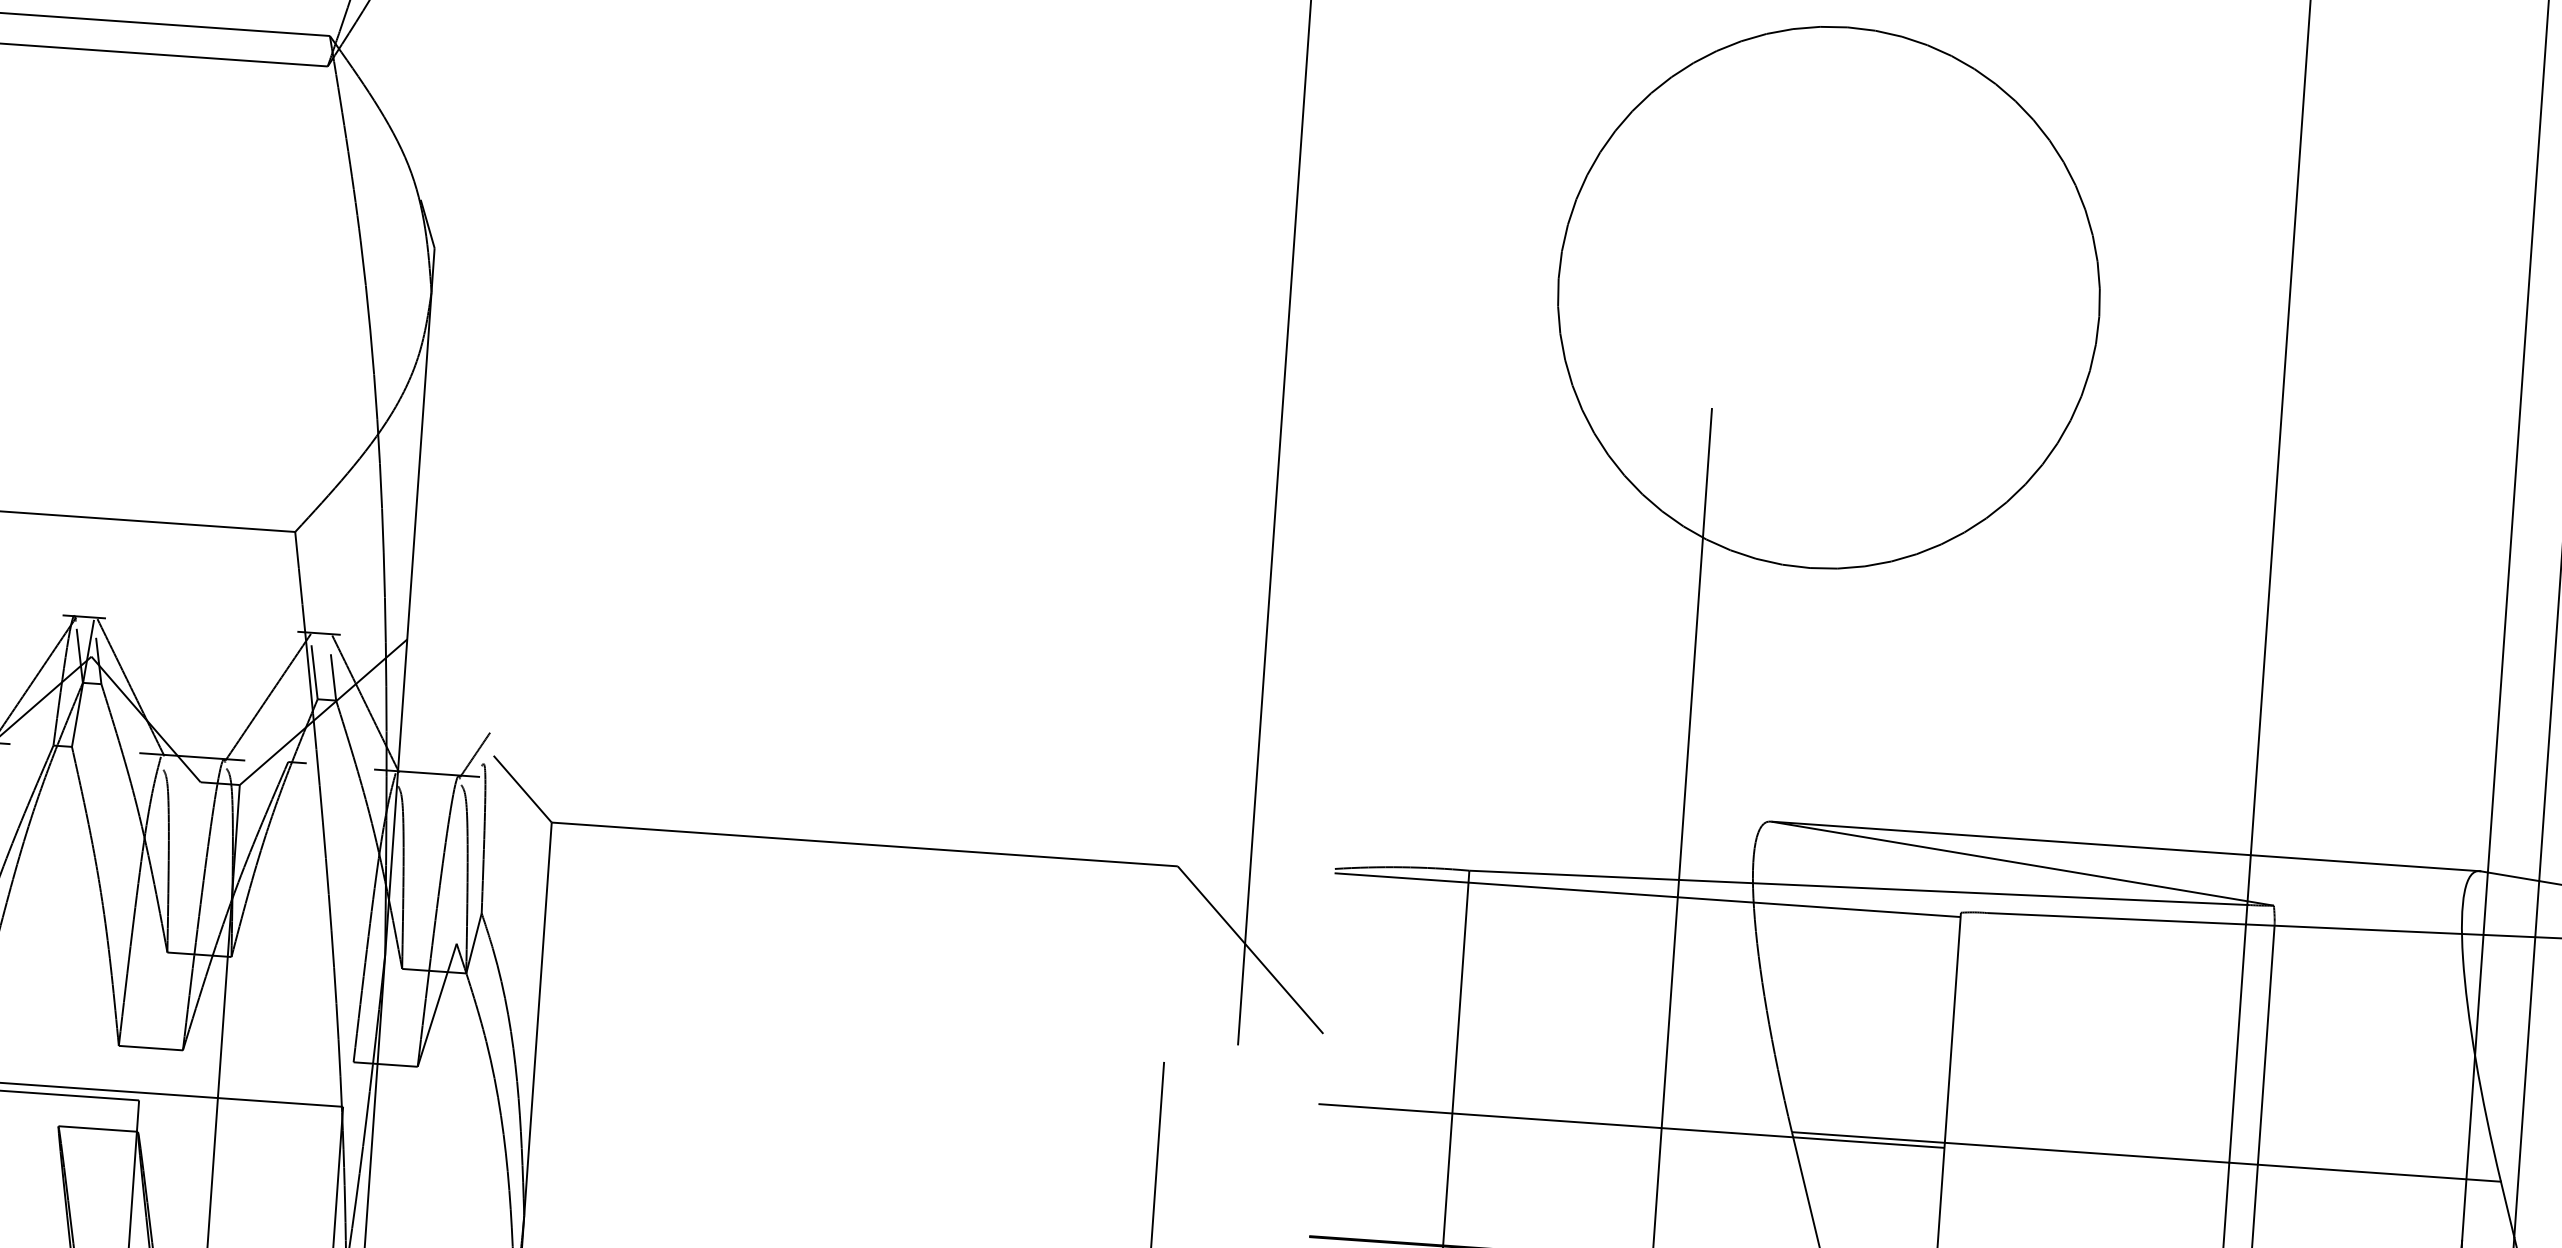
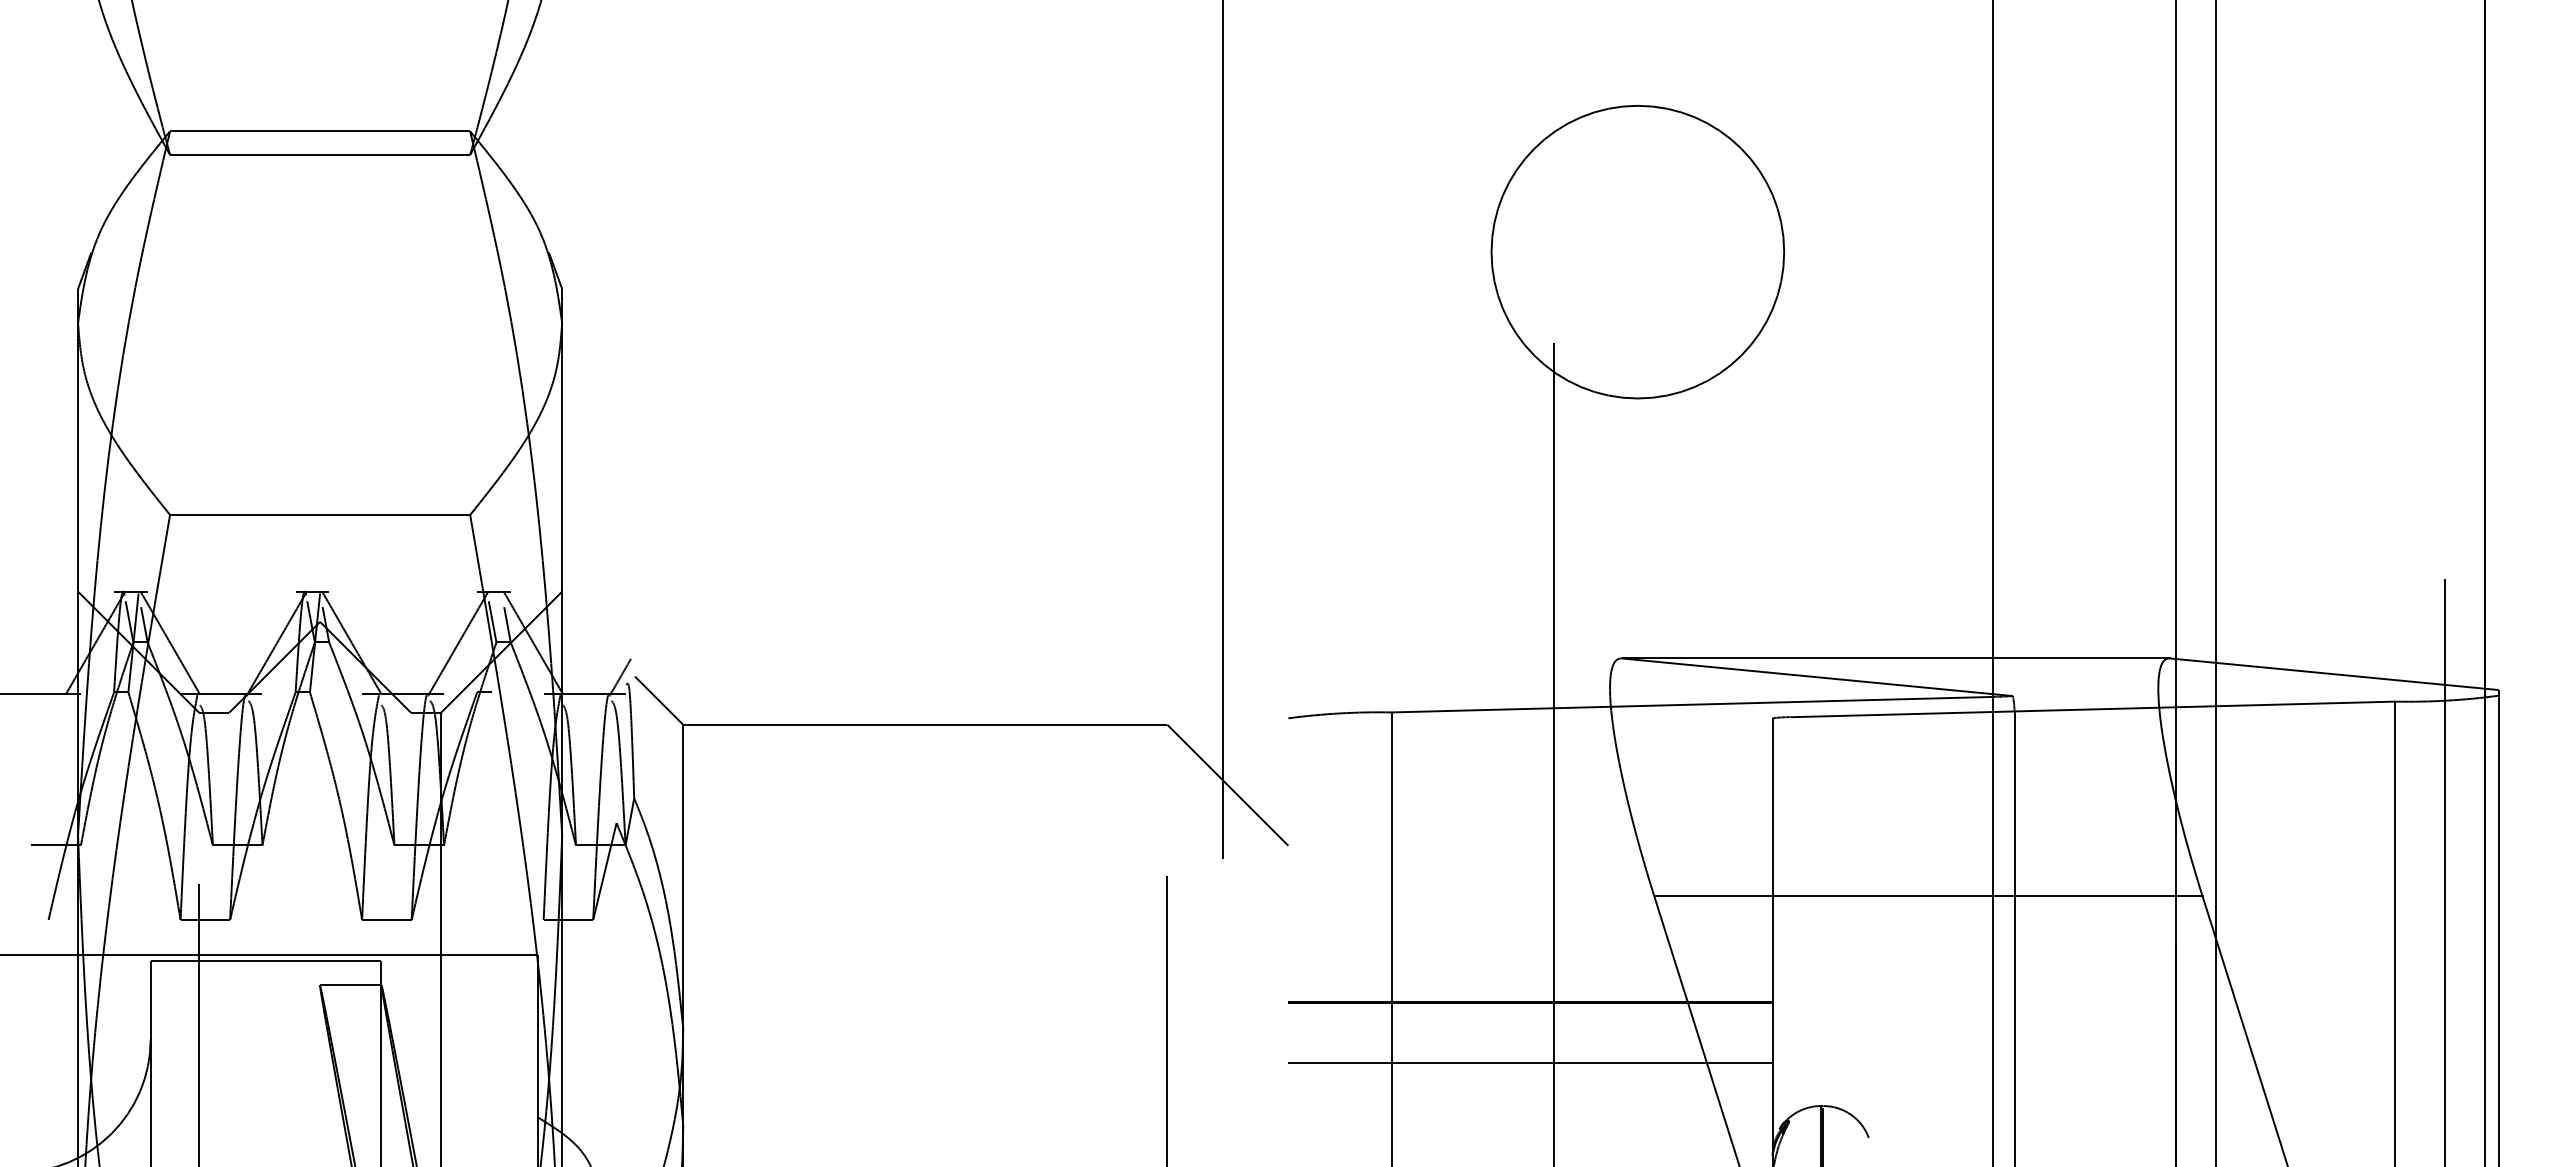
circle: (1828, 298) -> (1637, 252), size x0.7
line: (1647, 894) -> (1530, 721), removed
line: (1631, 1126) -> (1530, 900), removed

